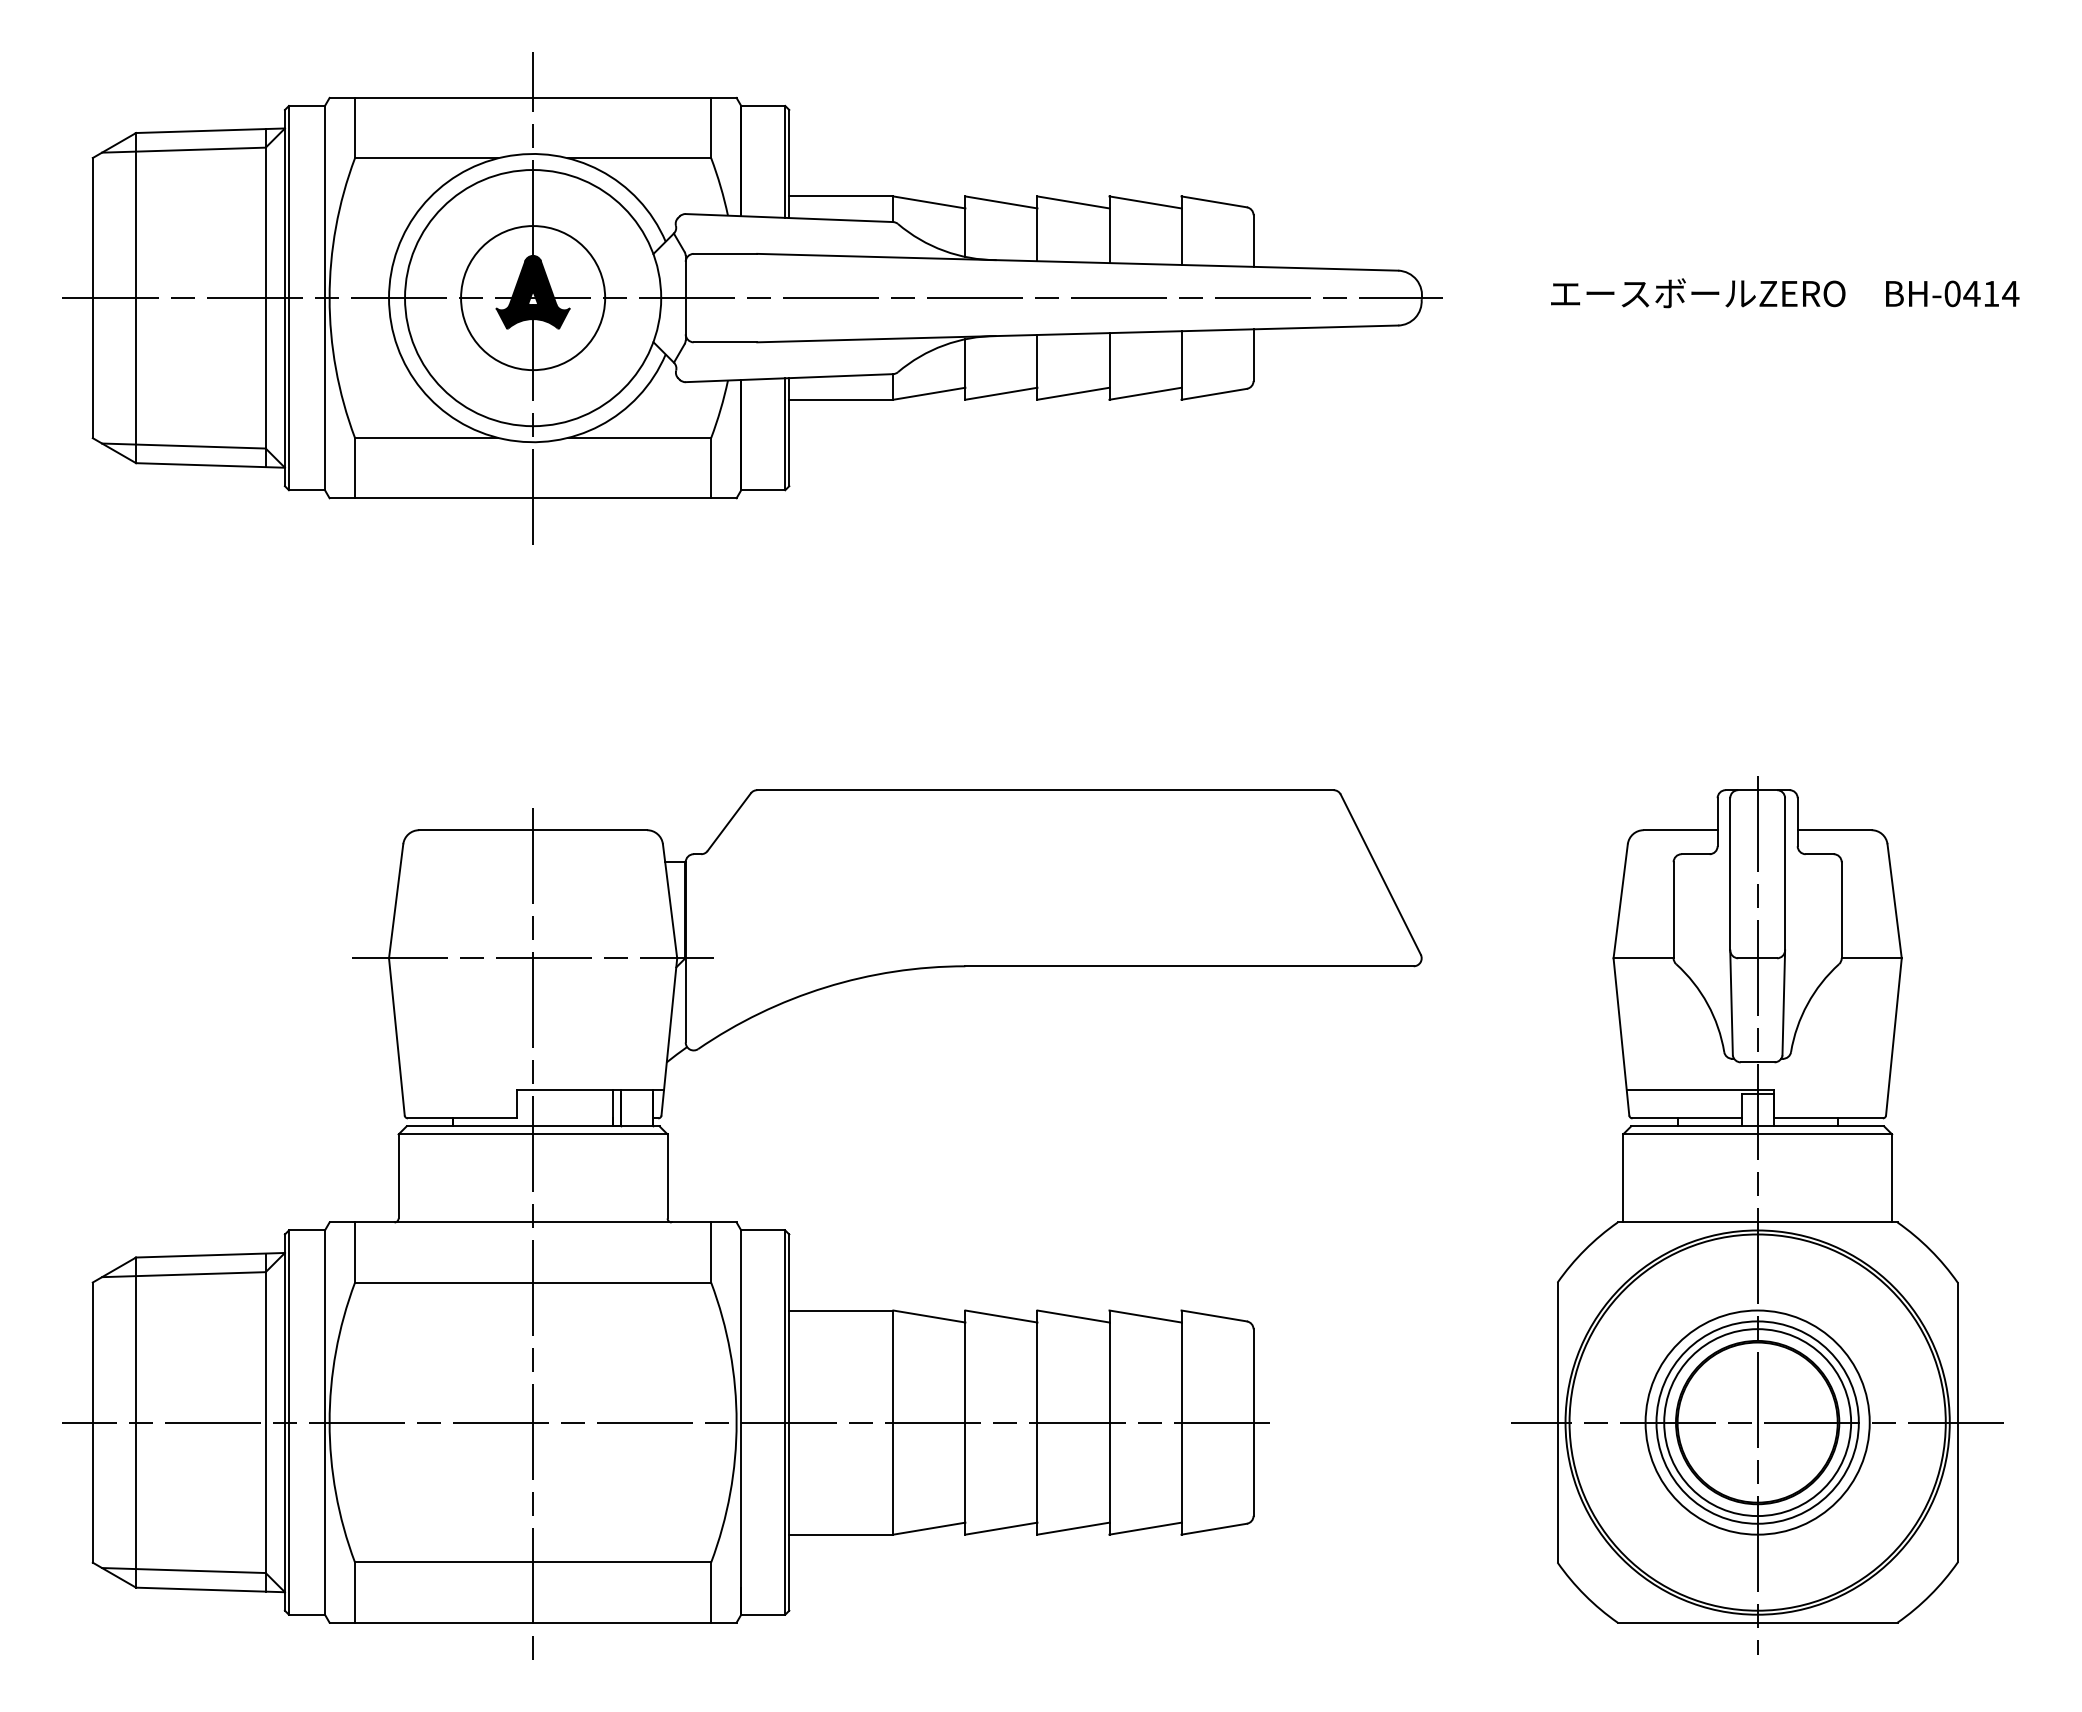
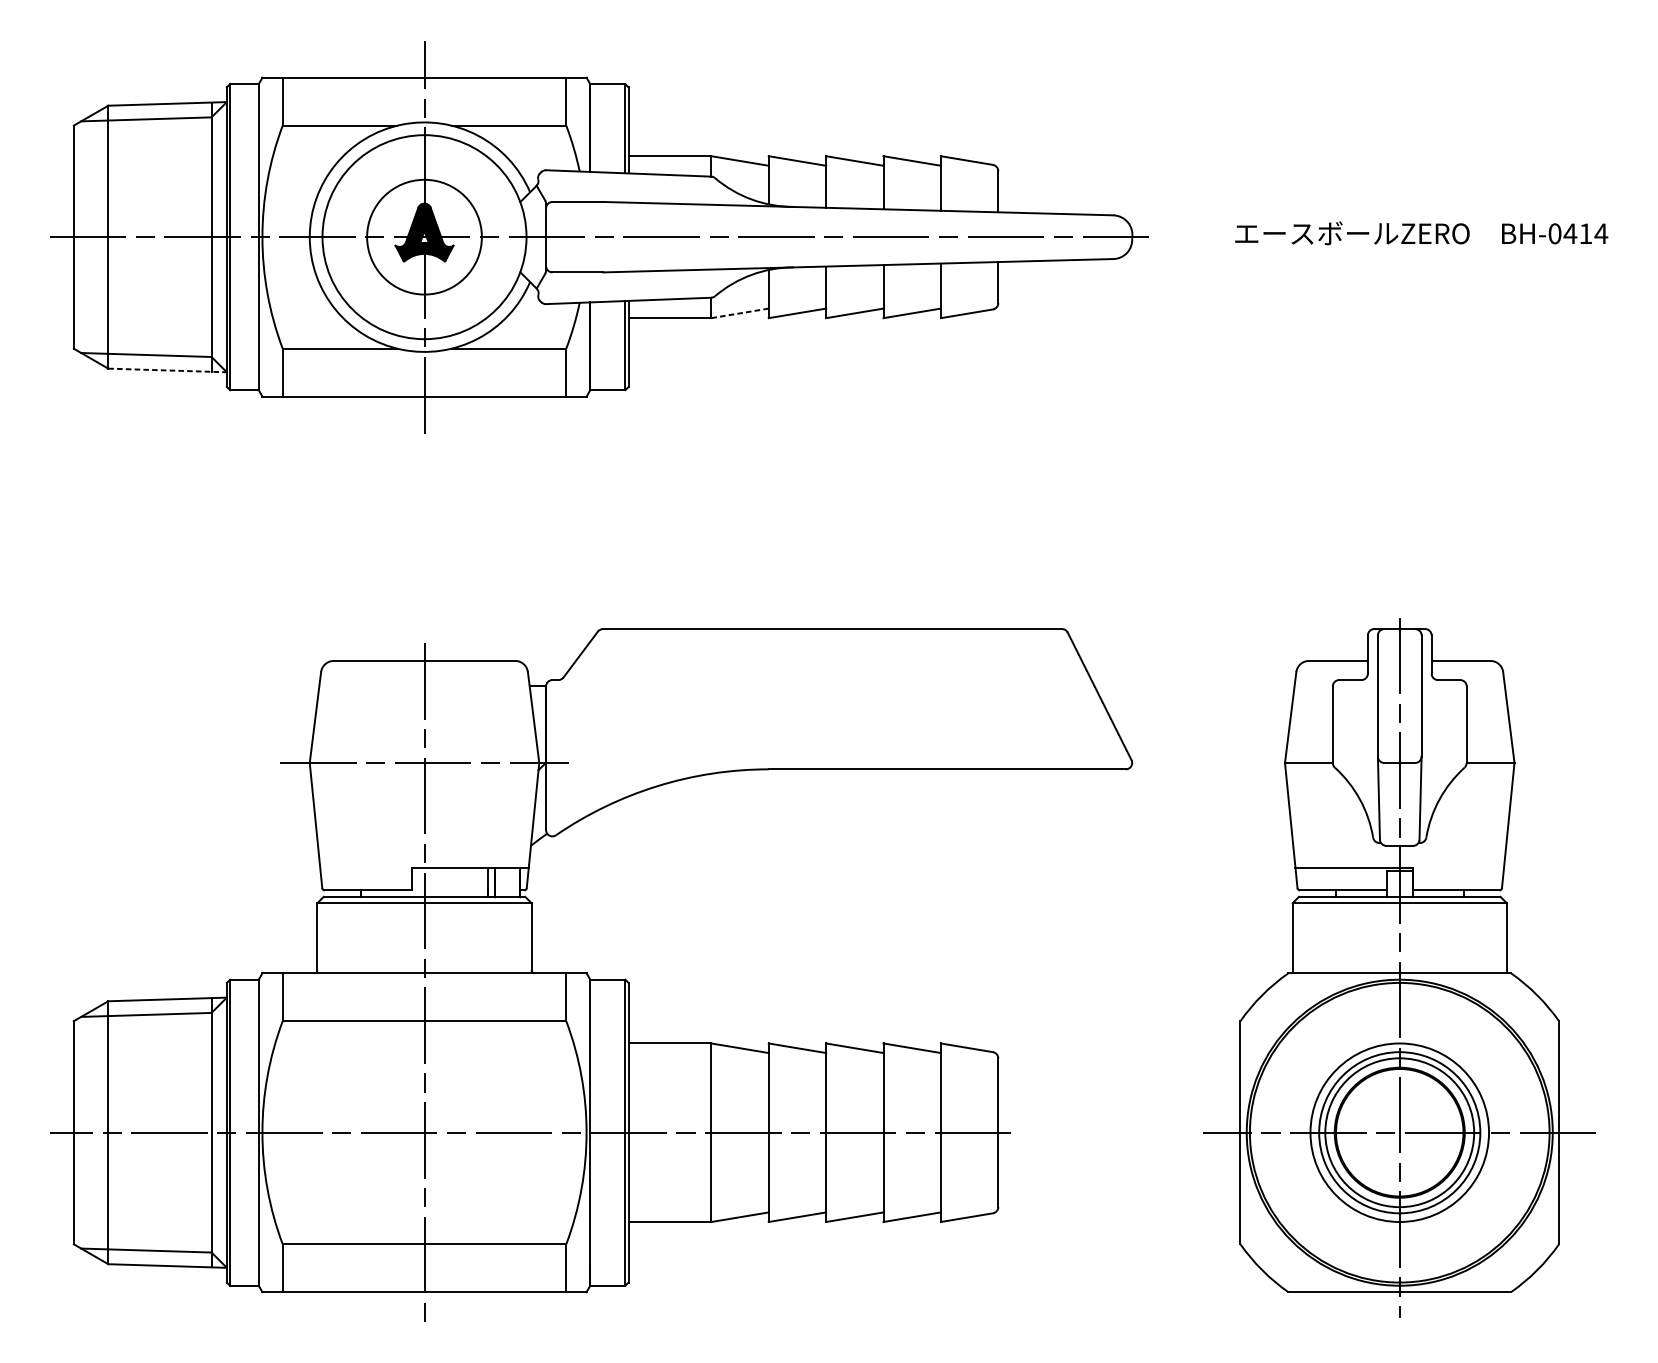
line: (929, 393) -> (740, 313), solid -> dashed
line: (211, 465) -> (168, 370), solid -> dashed

